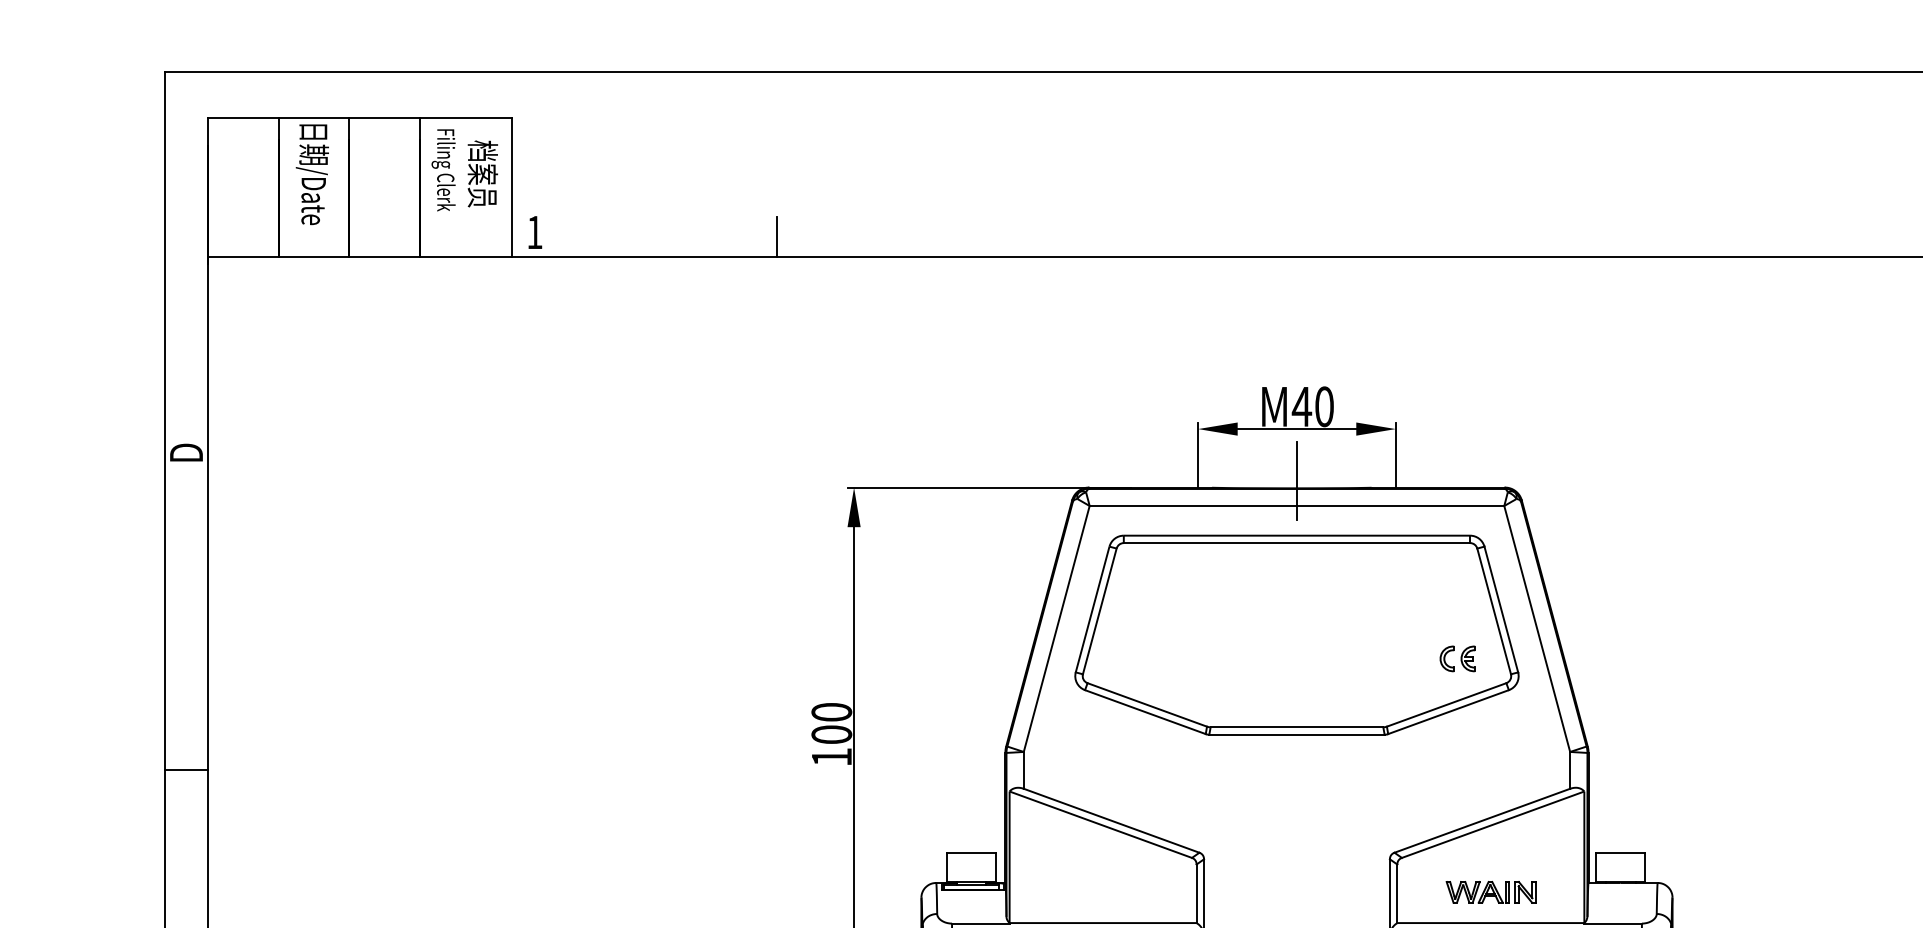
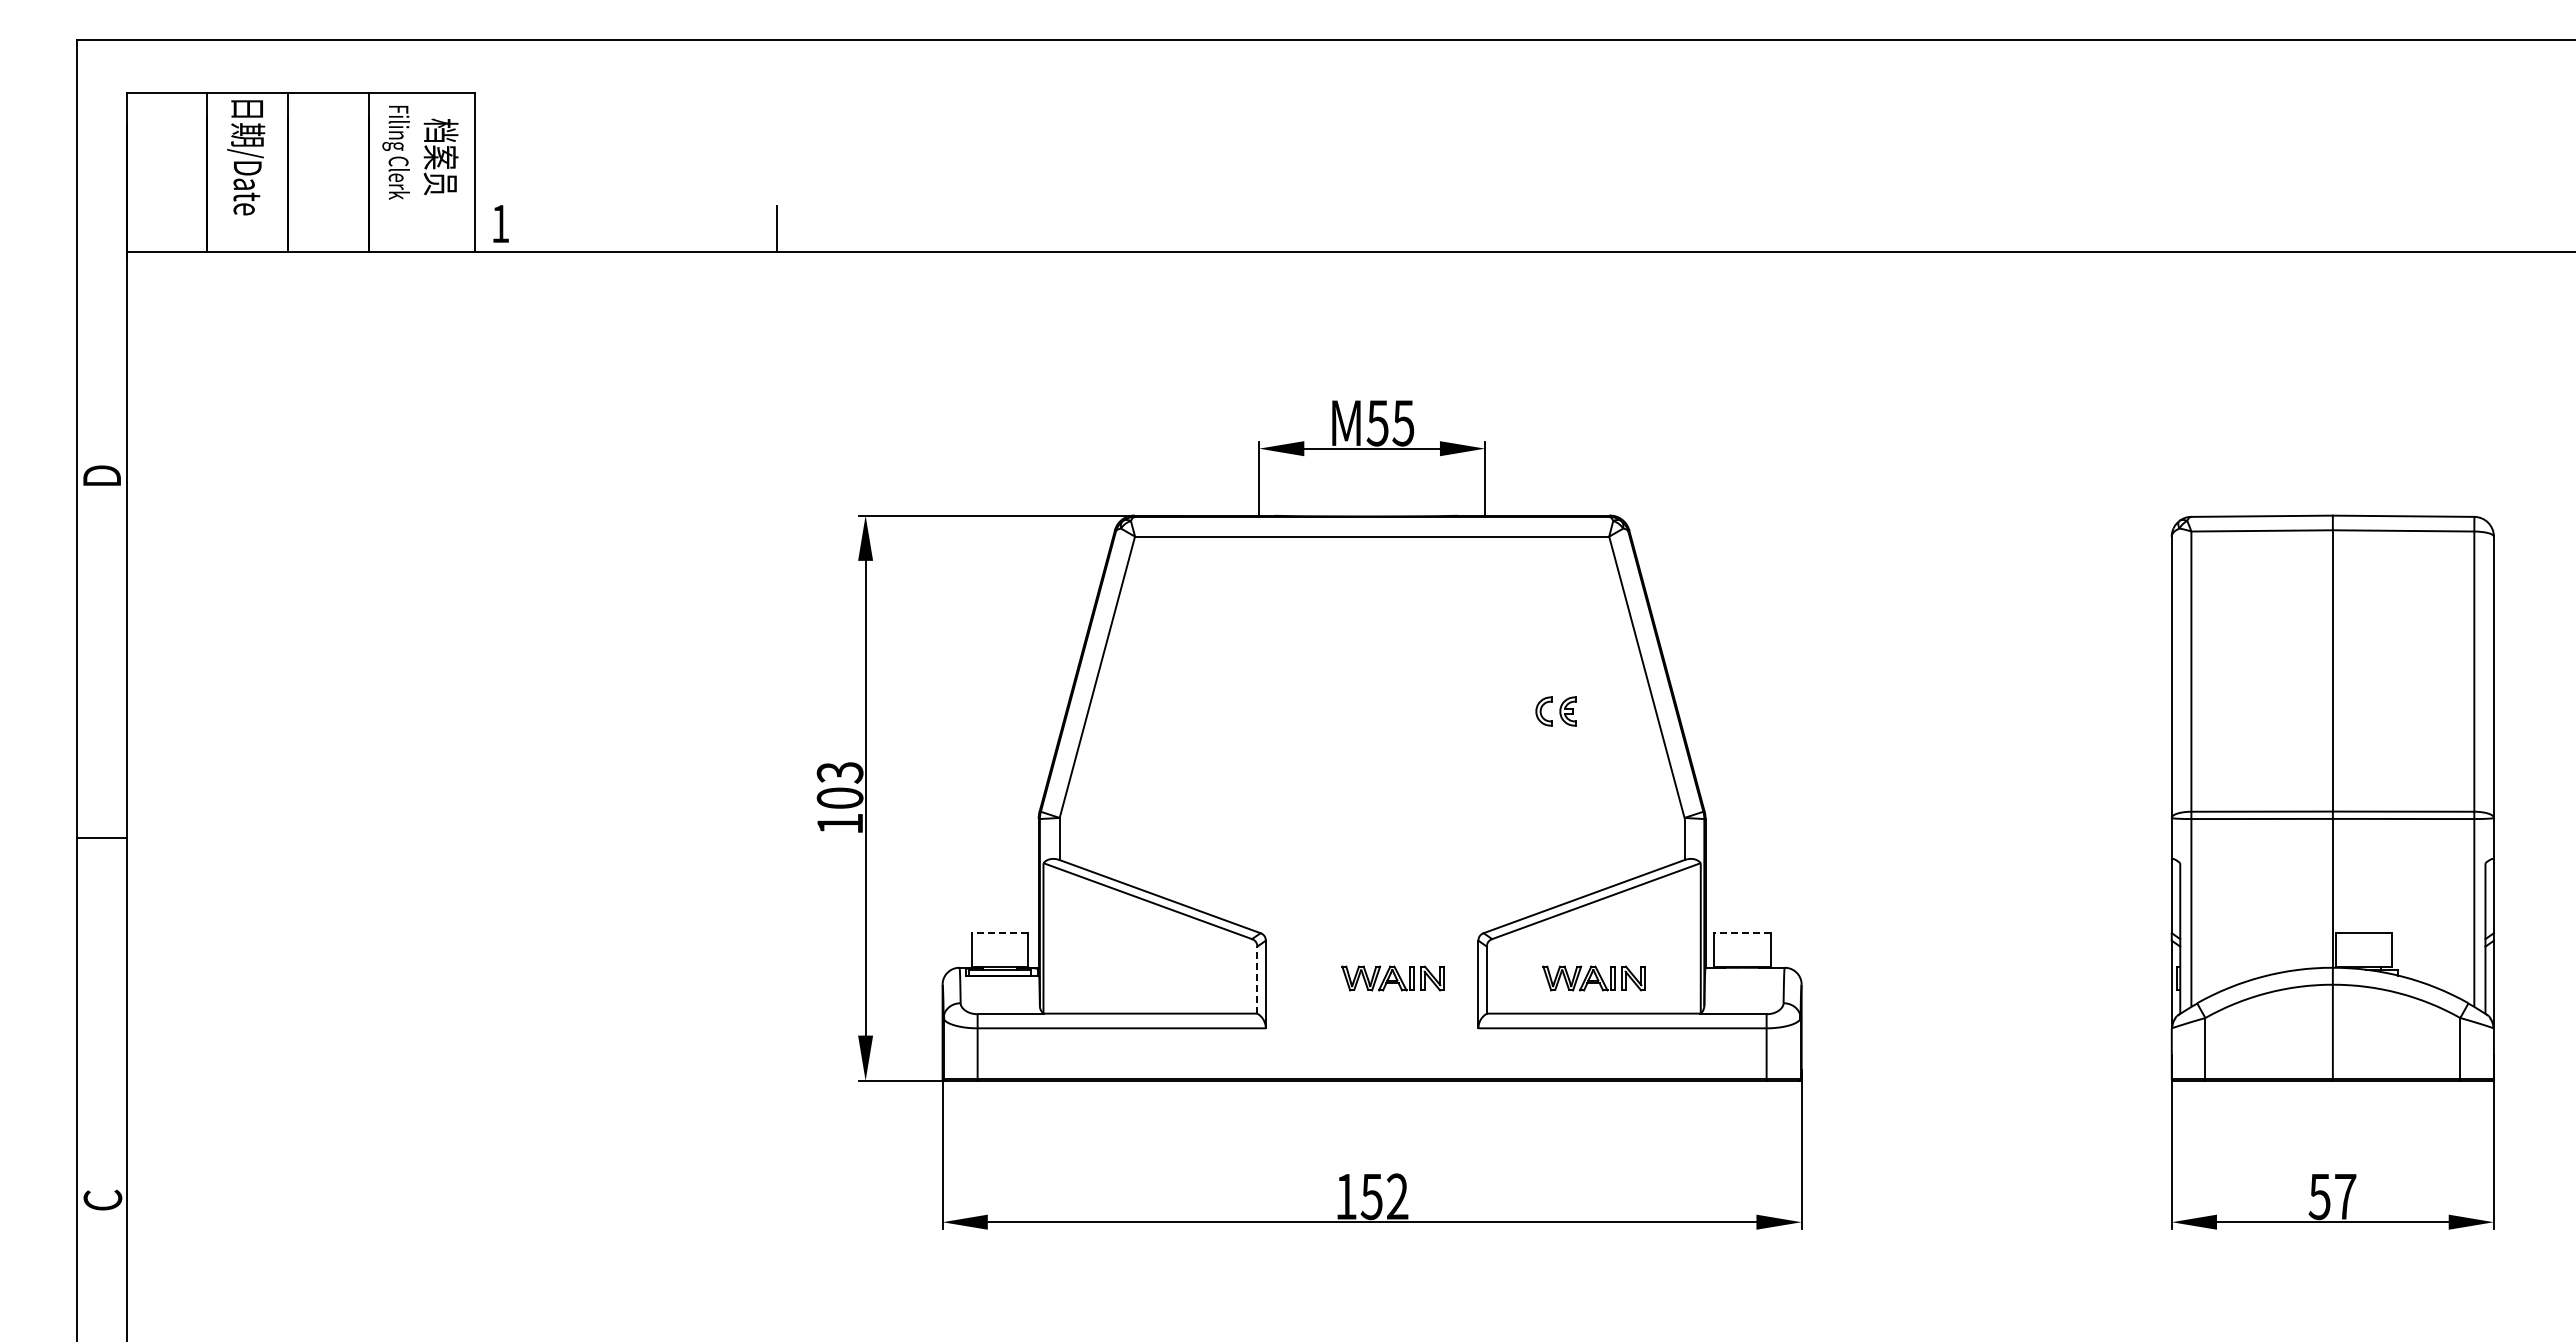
text: (1313, 406) -> (1390, 422), M40 -> M55
line: (1297, 480) -> (1372, 507), removed
part: (1296, 635) -> (1371, 684), removed
text: (831, 712) -> (839, 772), 100 -> 103
line: (971, 853) -> (999, 933), solid -> dashed
line: (1619, 853) -> (1741, 933), solid -> dashed
part: (1314, 892) -> (1392, 978), added
line: (1196, 893) -> (1257, 979), solid -> dashed

